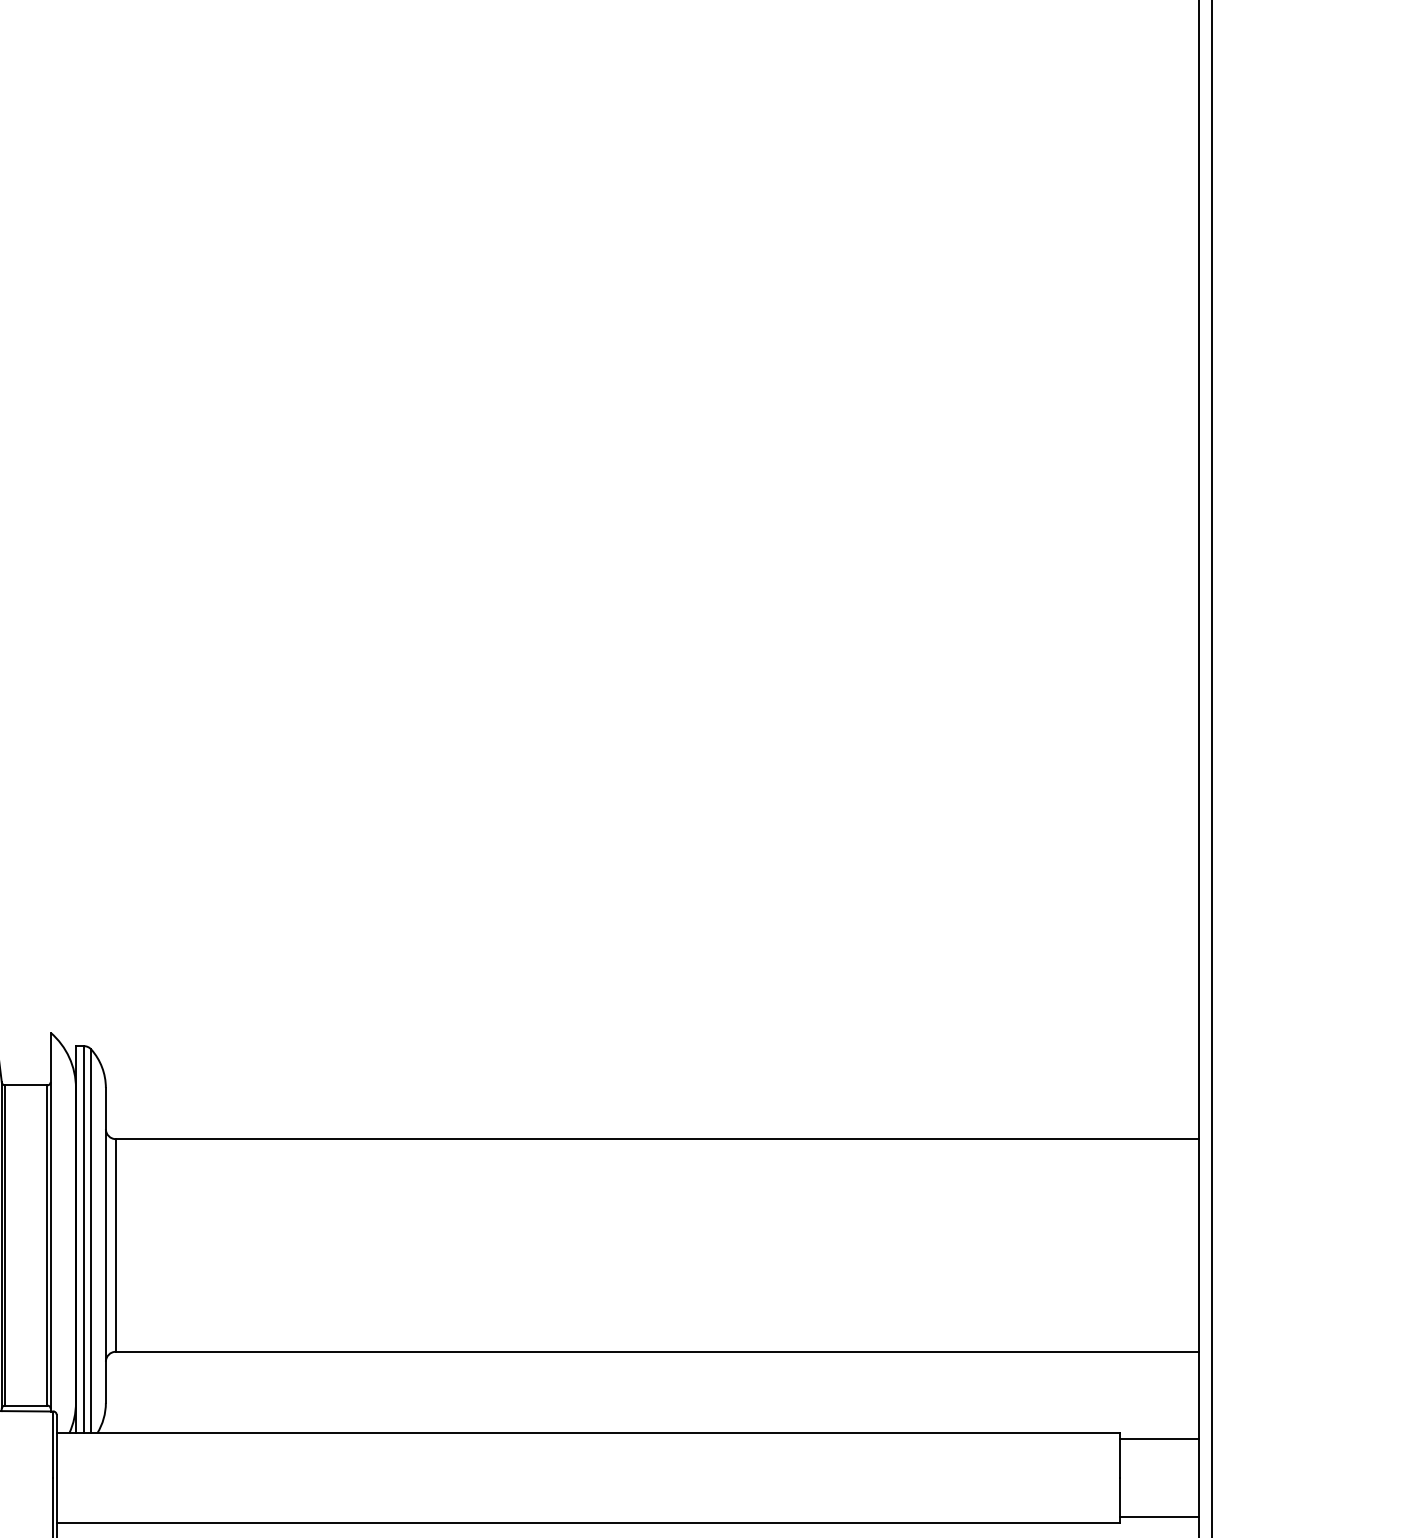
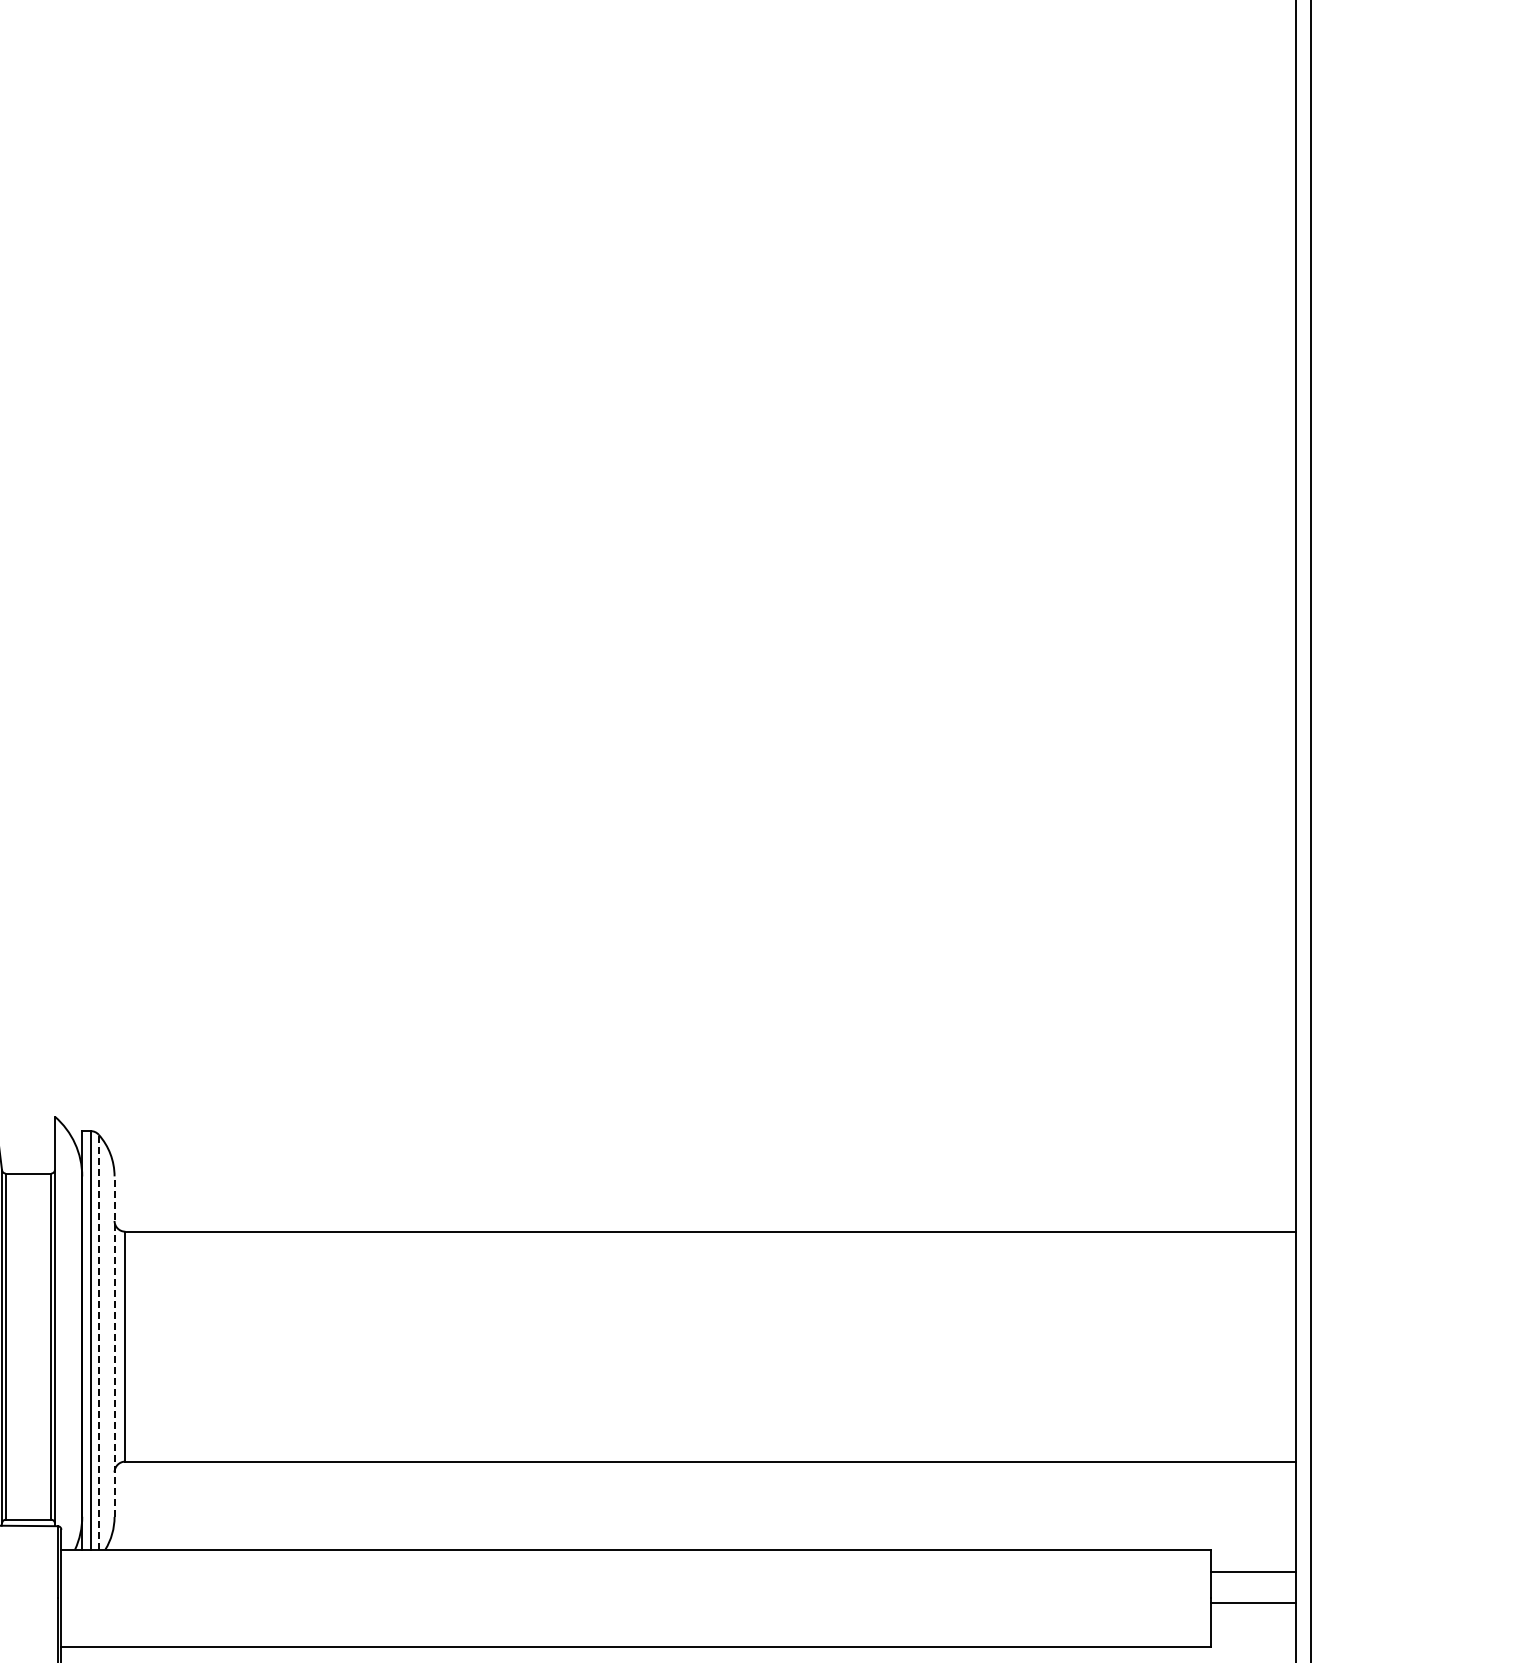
line: (91, 1240) -> (98, 1341), solid -> dashed
line: (105, 1245) -> (114, 1346), solid -> dashed
line: (1159, 1438) -> (1253, 1602), moved
line: (1159, 1517) -> (1253, 1571), moved

